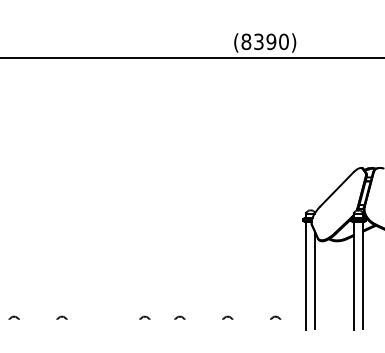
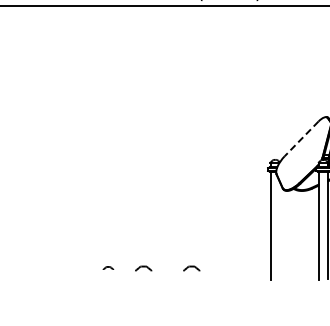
line: (336, 189) -> (301, 138), solid -> dashed
line: (315, 280) -> (280, 230), removed
part: (61, 317) -> (24, 267), removed
part: (179, 317) -> (143, 267), size x1.6
part: (227, 317) -> (191, 267), size x1.6
part: (275, 317) -> (239, 267), removed

